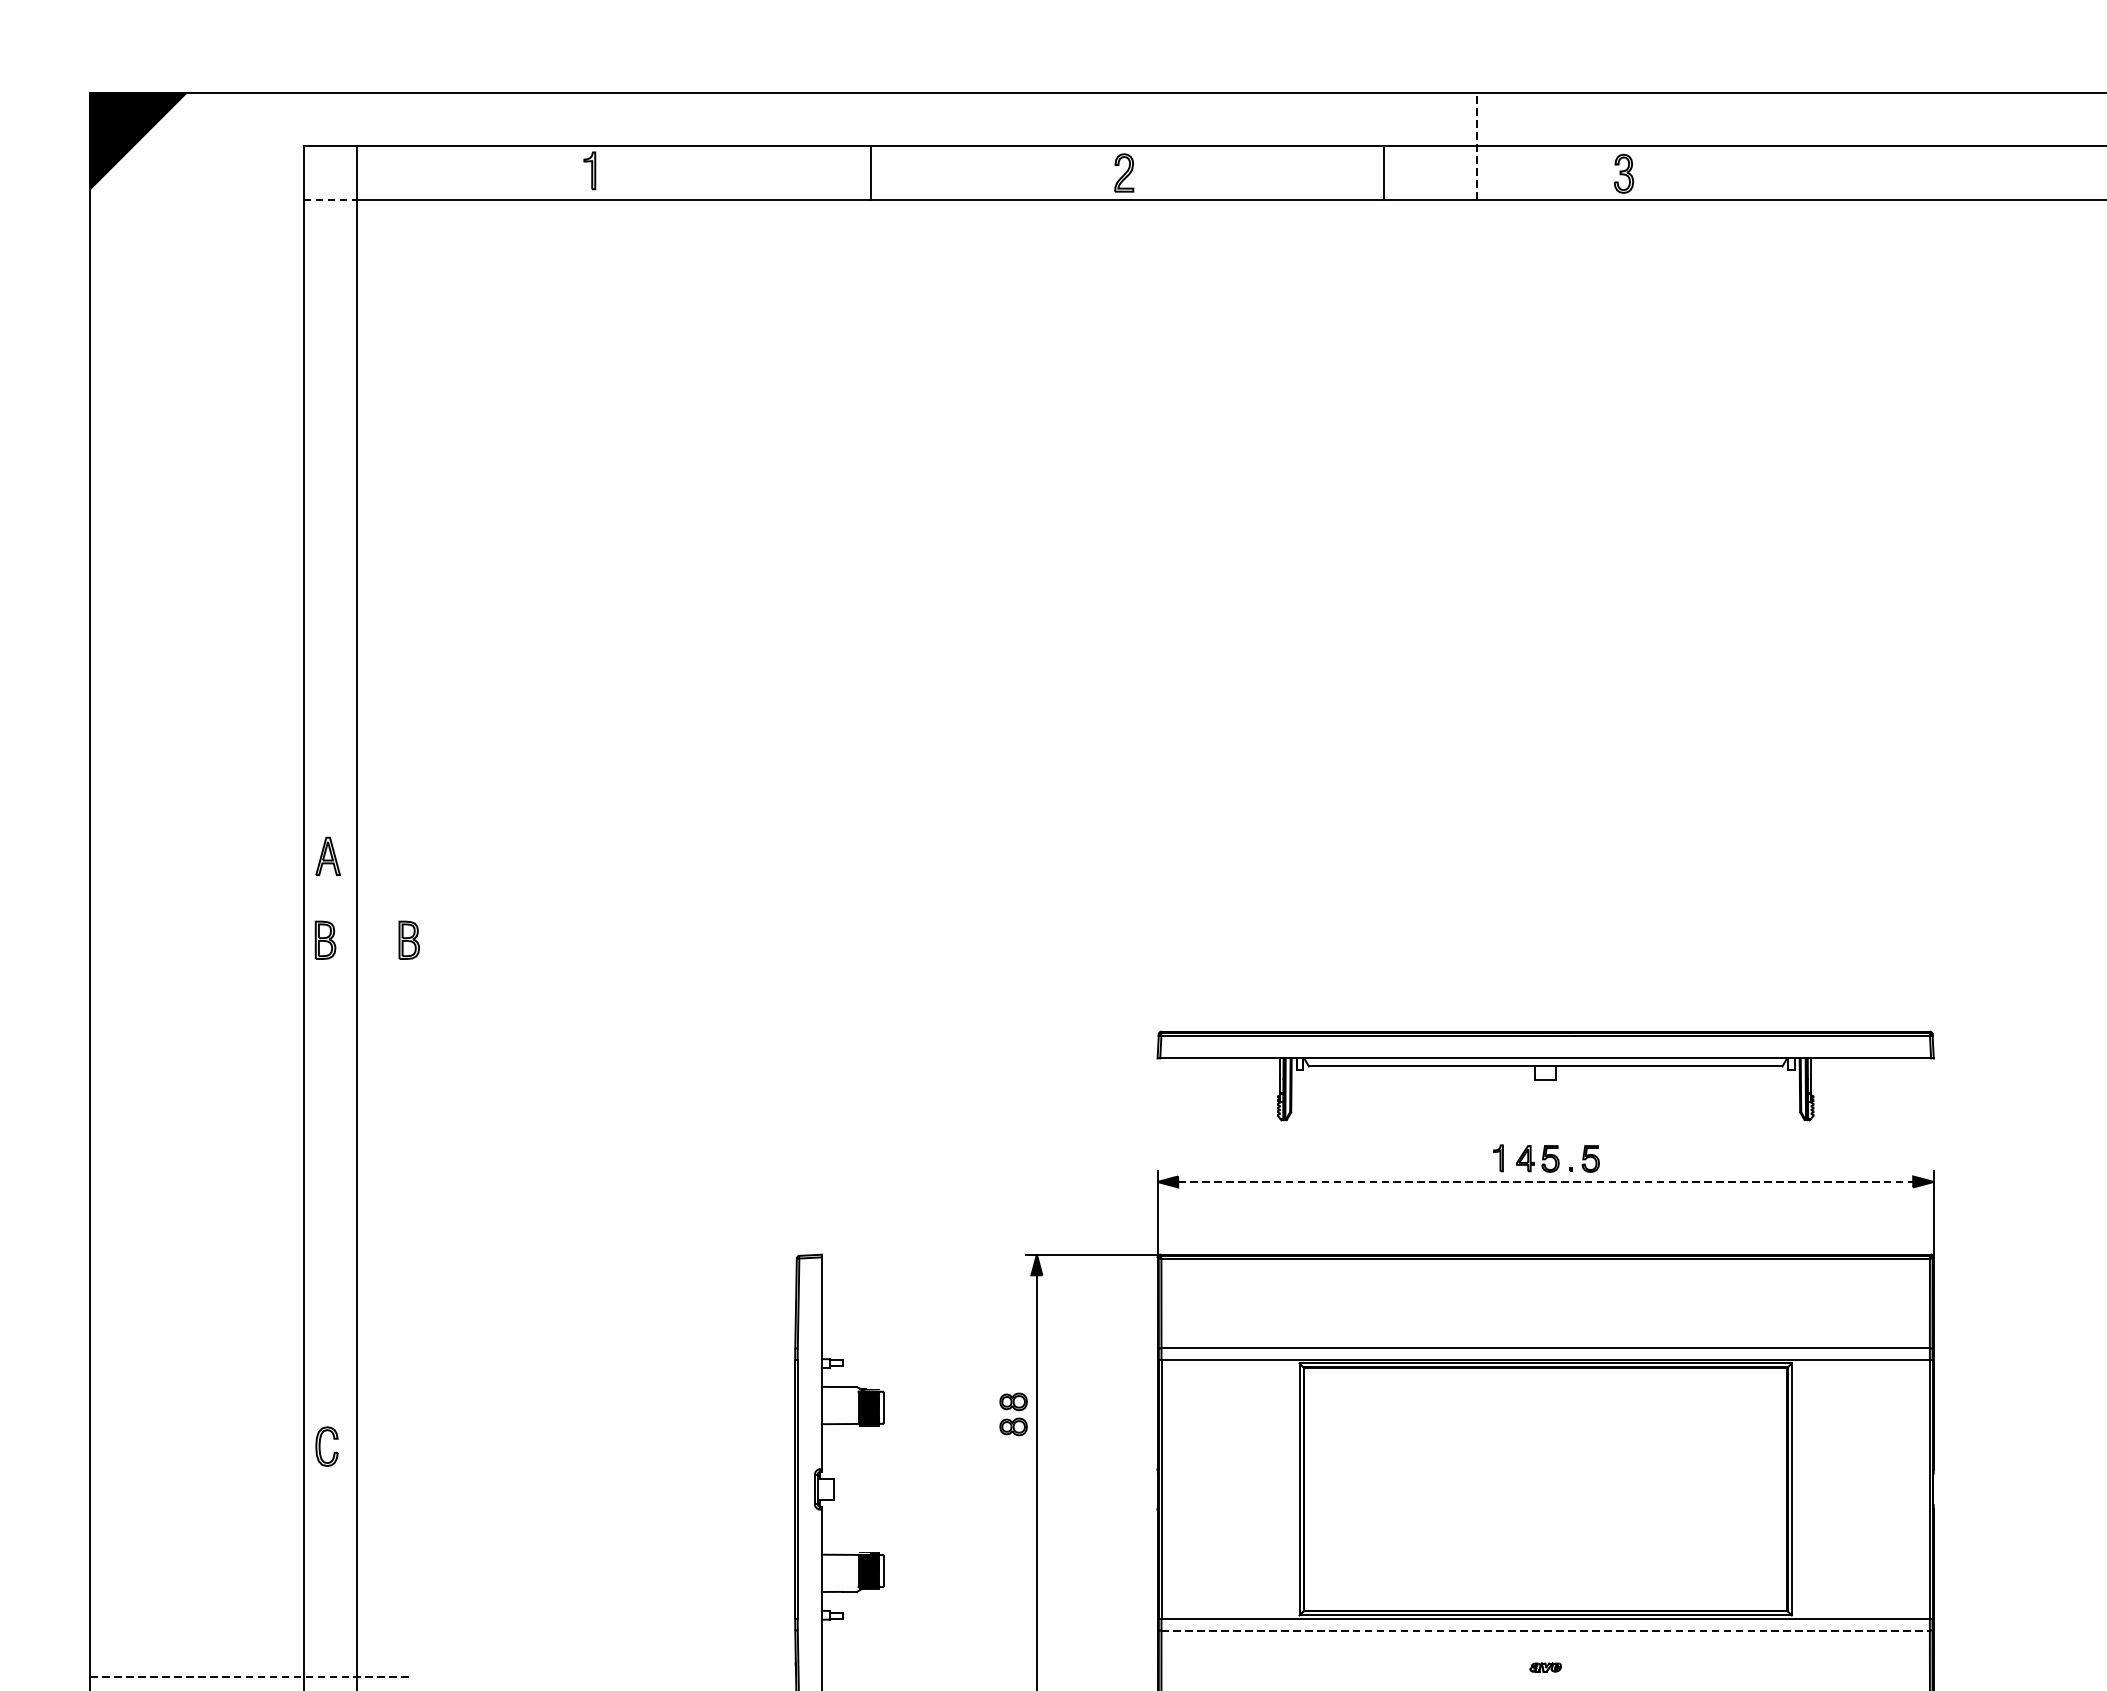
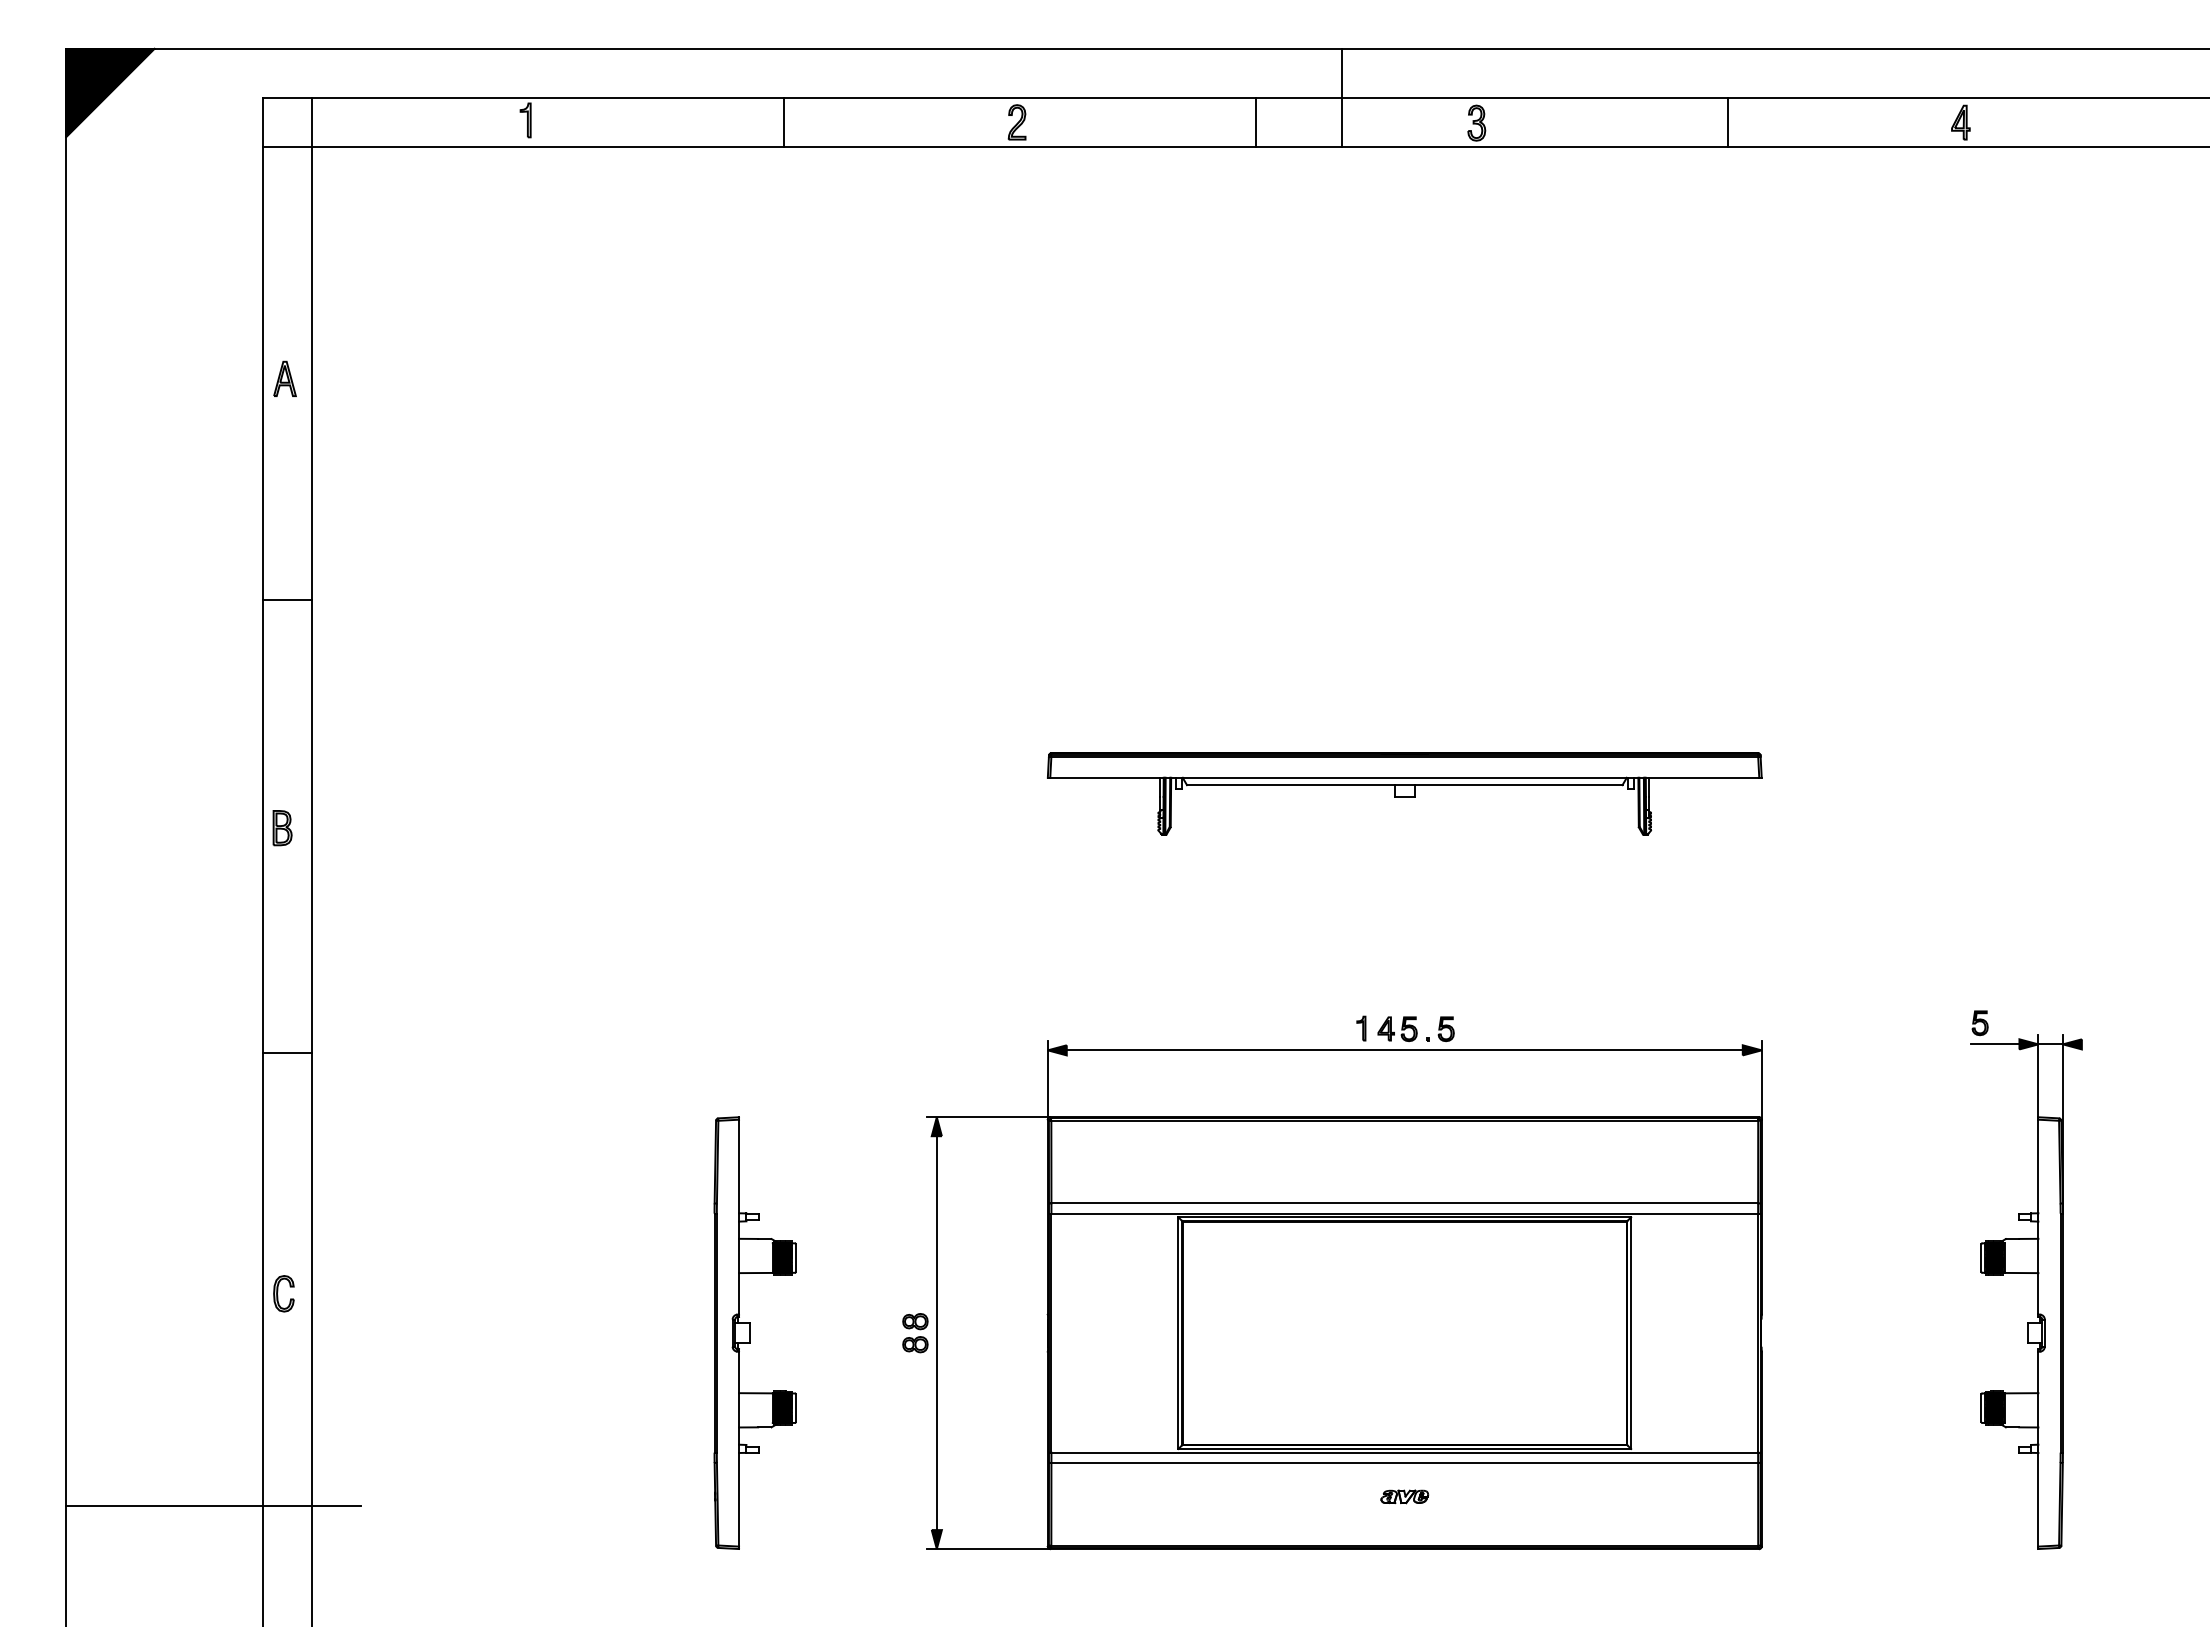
line: (1476, 145) -> (1341, 97), dashed -> solid
line: (1897, 172) -> (1728, 121), added
line: (330, 199) -> (287, 146), dashed -> solid
line: (329, 691) -> (286, 599), added
part: (327, 855) -> (284, 378), moved
part: (409, 940) -> (359, 828), removed
part: (1545, 1075) -> (1404, 793), moved
line: (1545, 1182) -> (1404, 1050), dashed -> solid
line: (329, 1184) -> (286, 1052), added
part: (1013, 1414) -> (915, 1333), moved
line: (1546, 1630) -> (1405, 1462), dashed -> solid
part: (1545, 1667) -> (1404, 1496), size x1.67
line: (250, 1677) -> (213, 1506), dashed -> solid

